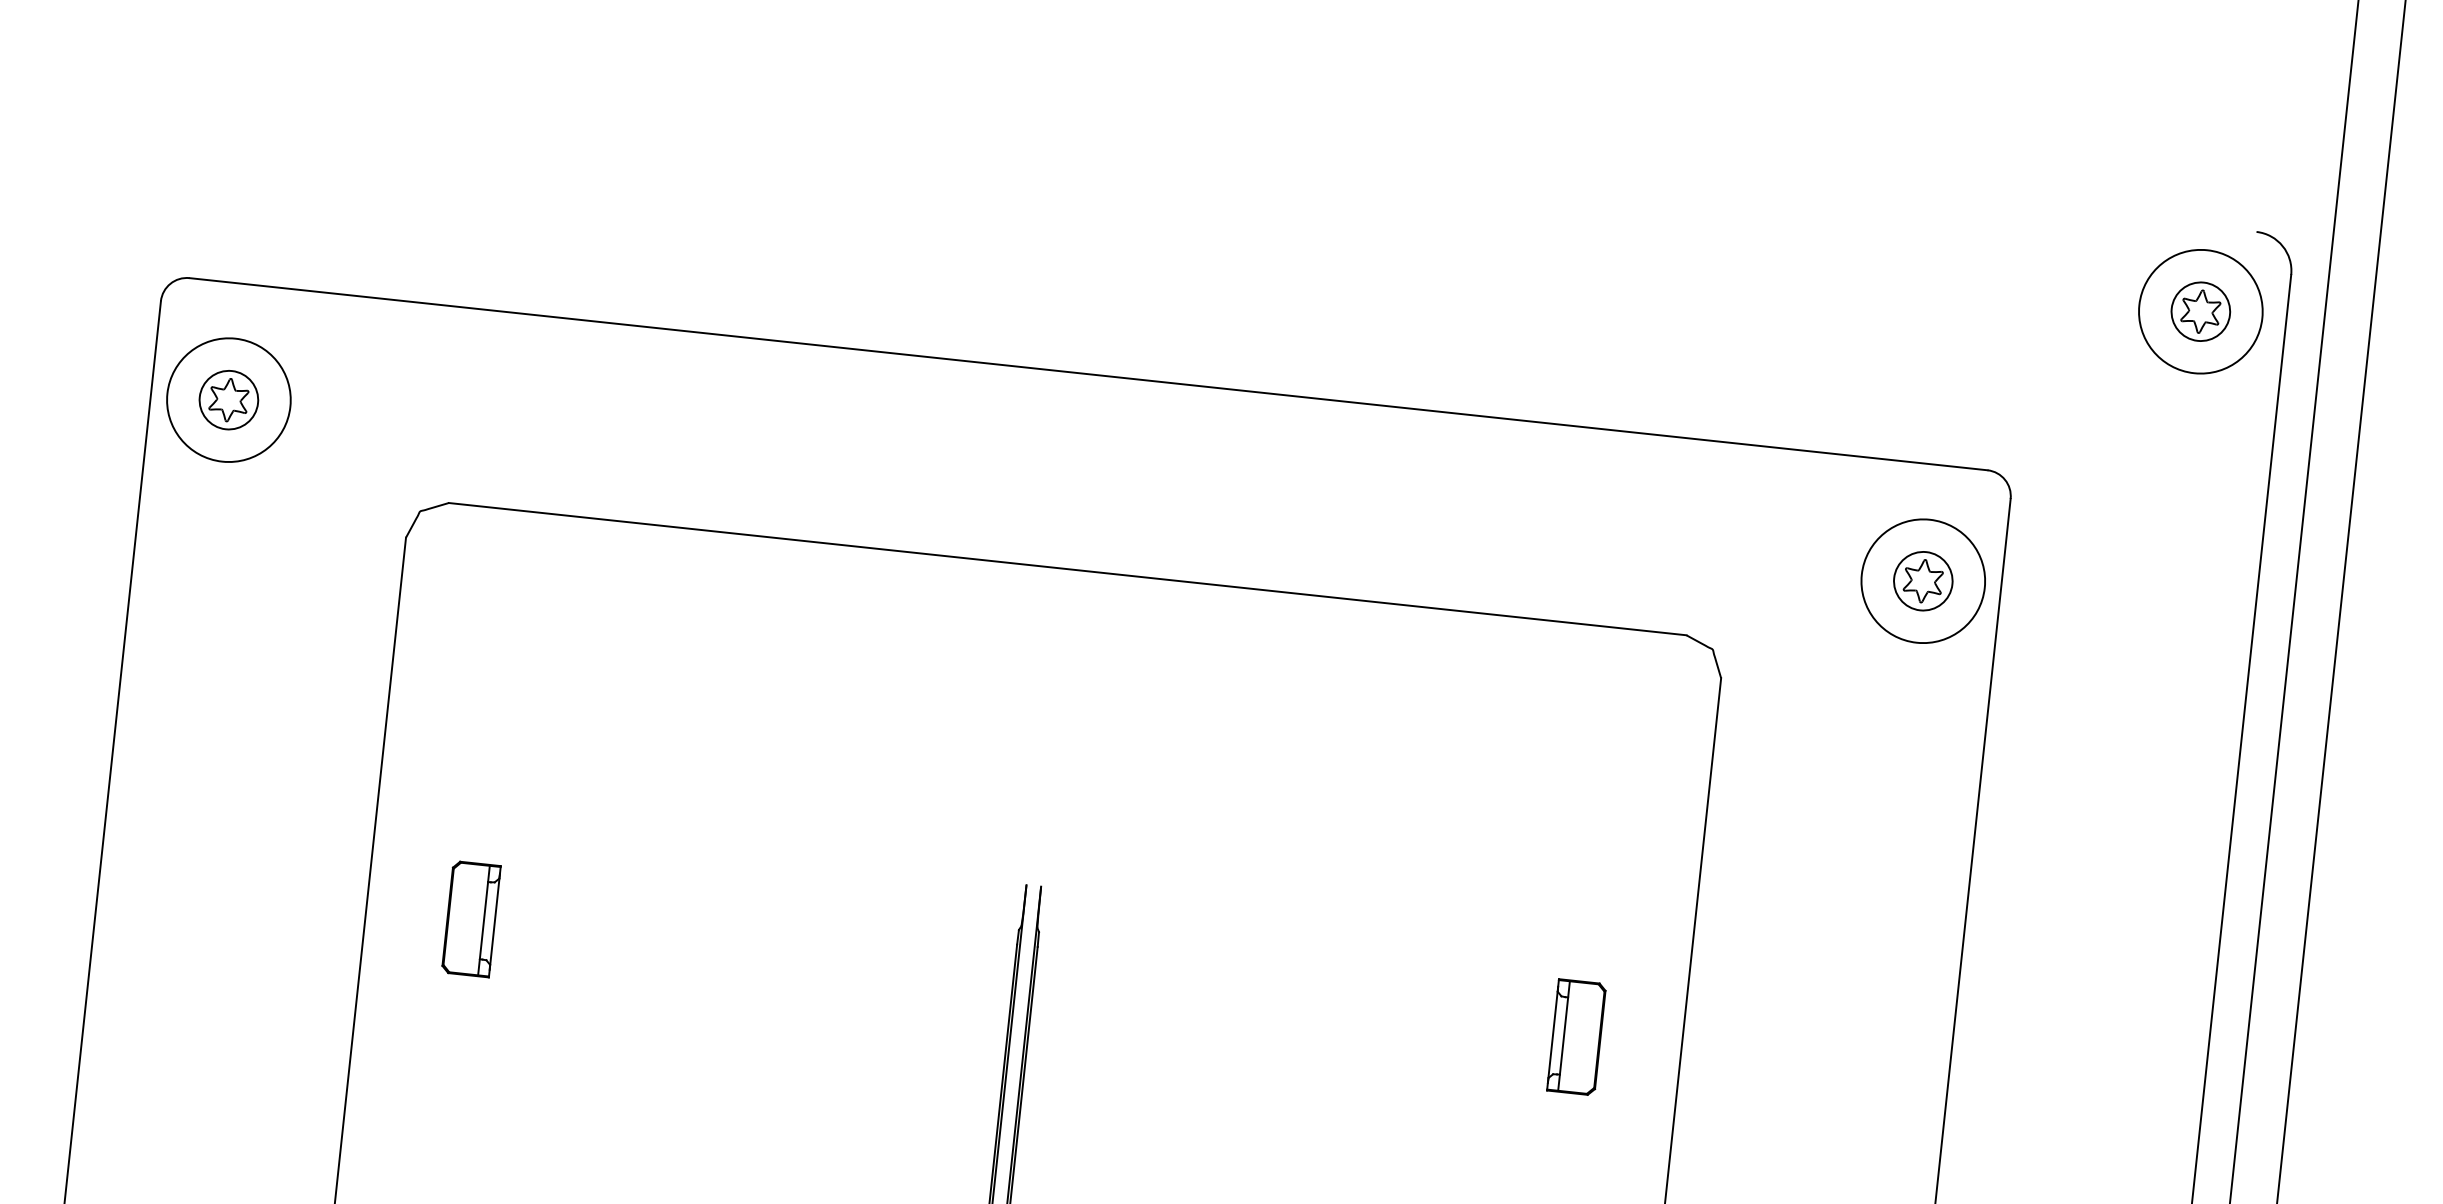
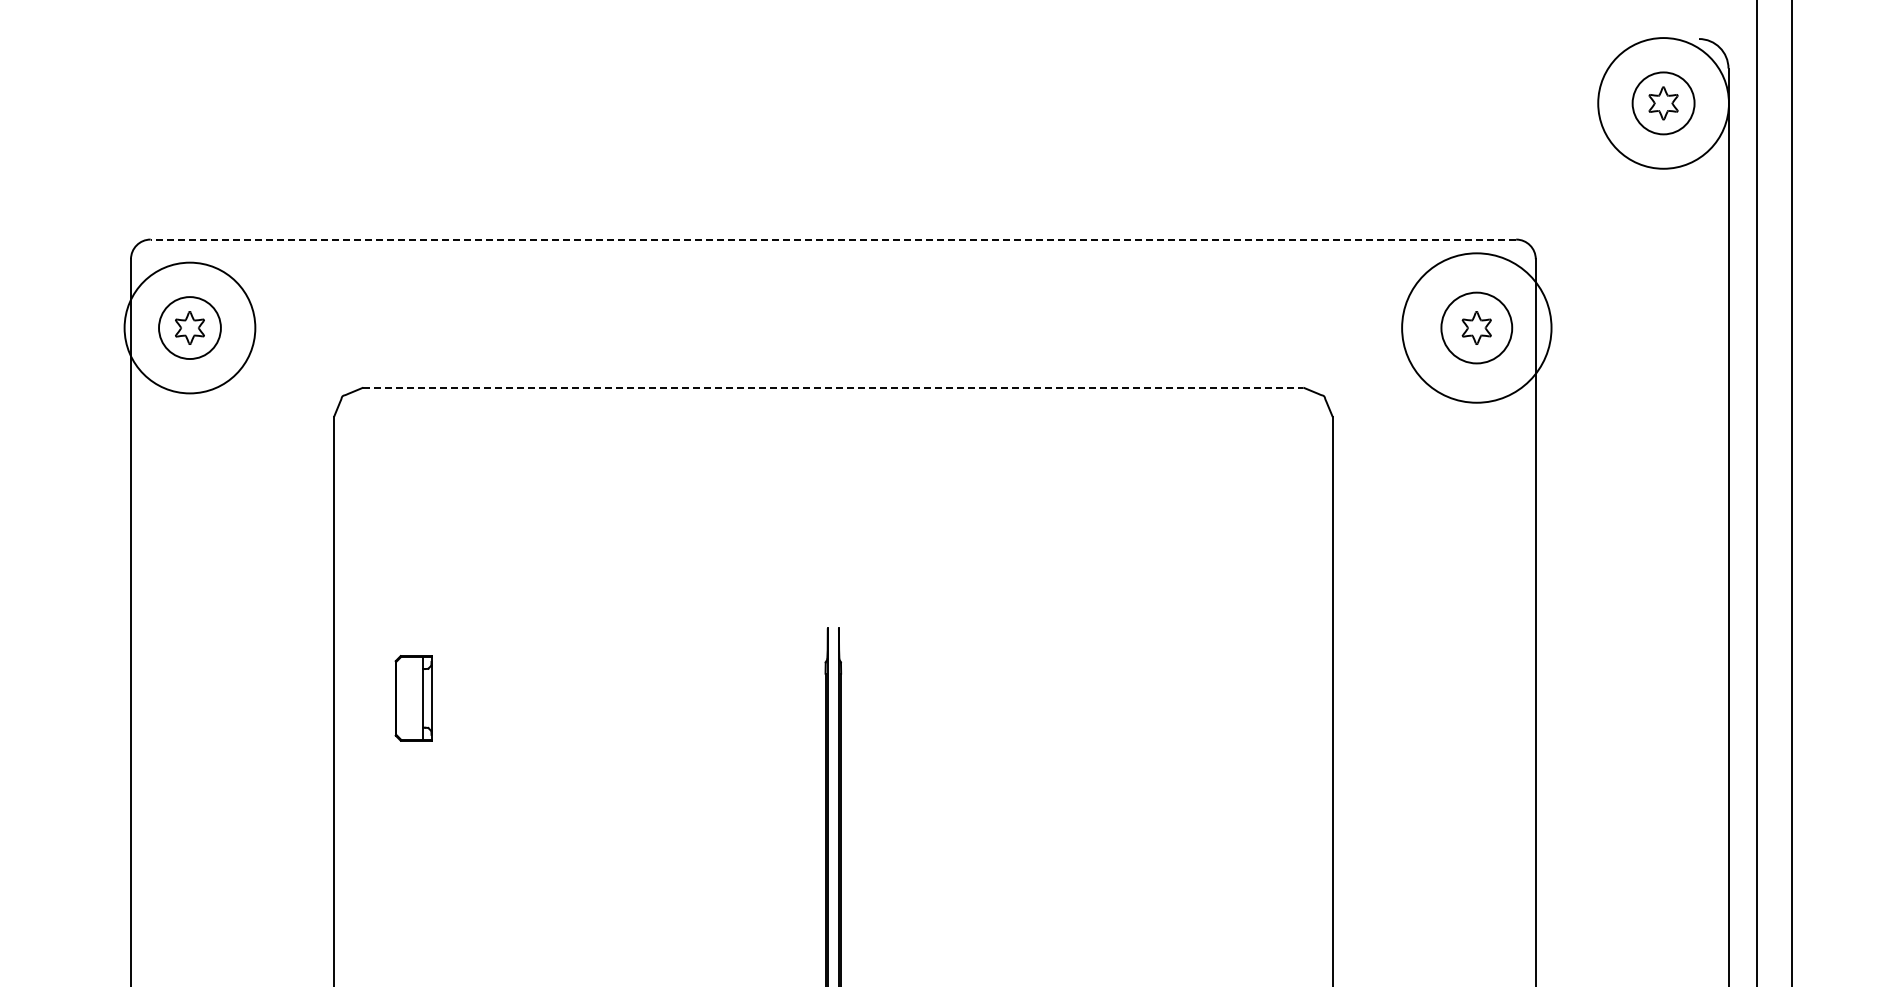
circle: (2200, 311) -> (1663, 103), size x1.4
circle: (2200, 311) -> (1663, 103), size x1.4
line: (1088, 374) -> (833, 239), solid -> dashed
circle: (228, 399) -> (189, 327), size x1.4
circle: (228, 399) -> (189, 327), size x1.4
line: (1067, 569) -> (833, 387), solid -> dashed
circle: (1922, 580) -> (1476, 327), size x1.6
circle: (1922, 580) -> (1476, 327), size x1.6
part: (1577, 1037) -> (1253, 698), removed

